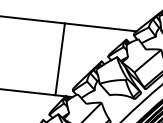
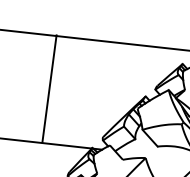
line: (59, 59) -> (48, 89), moved

